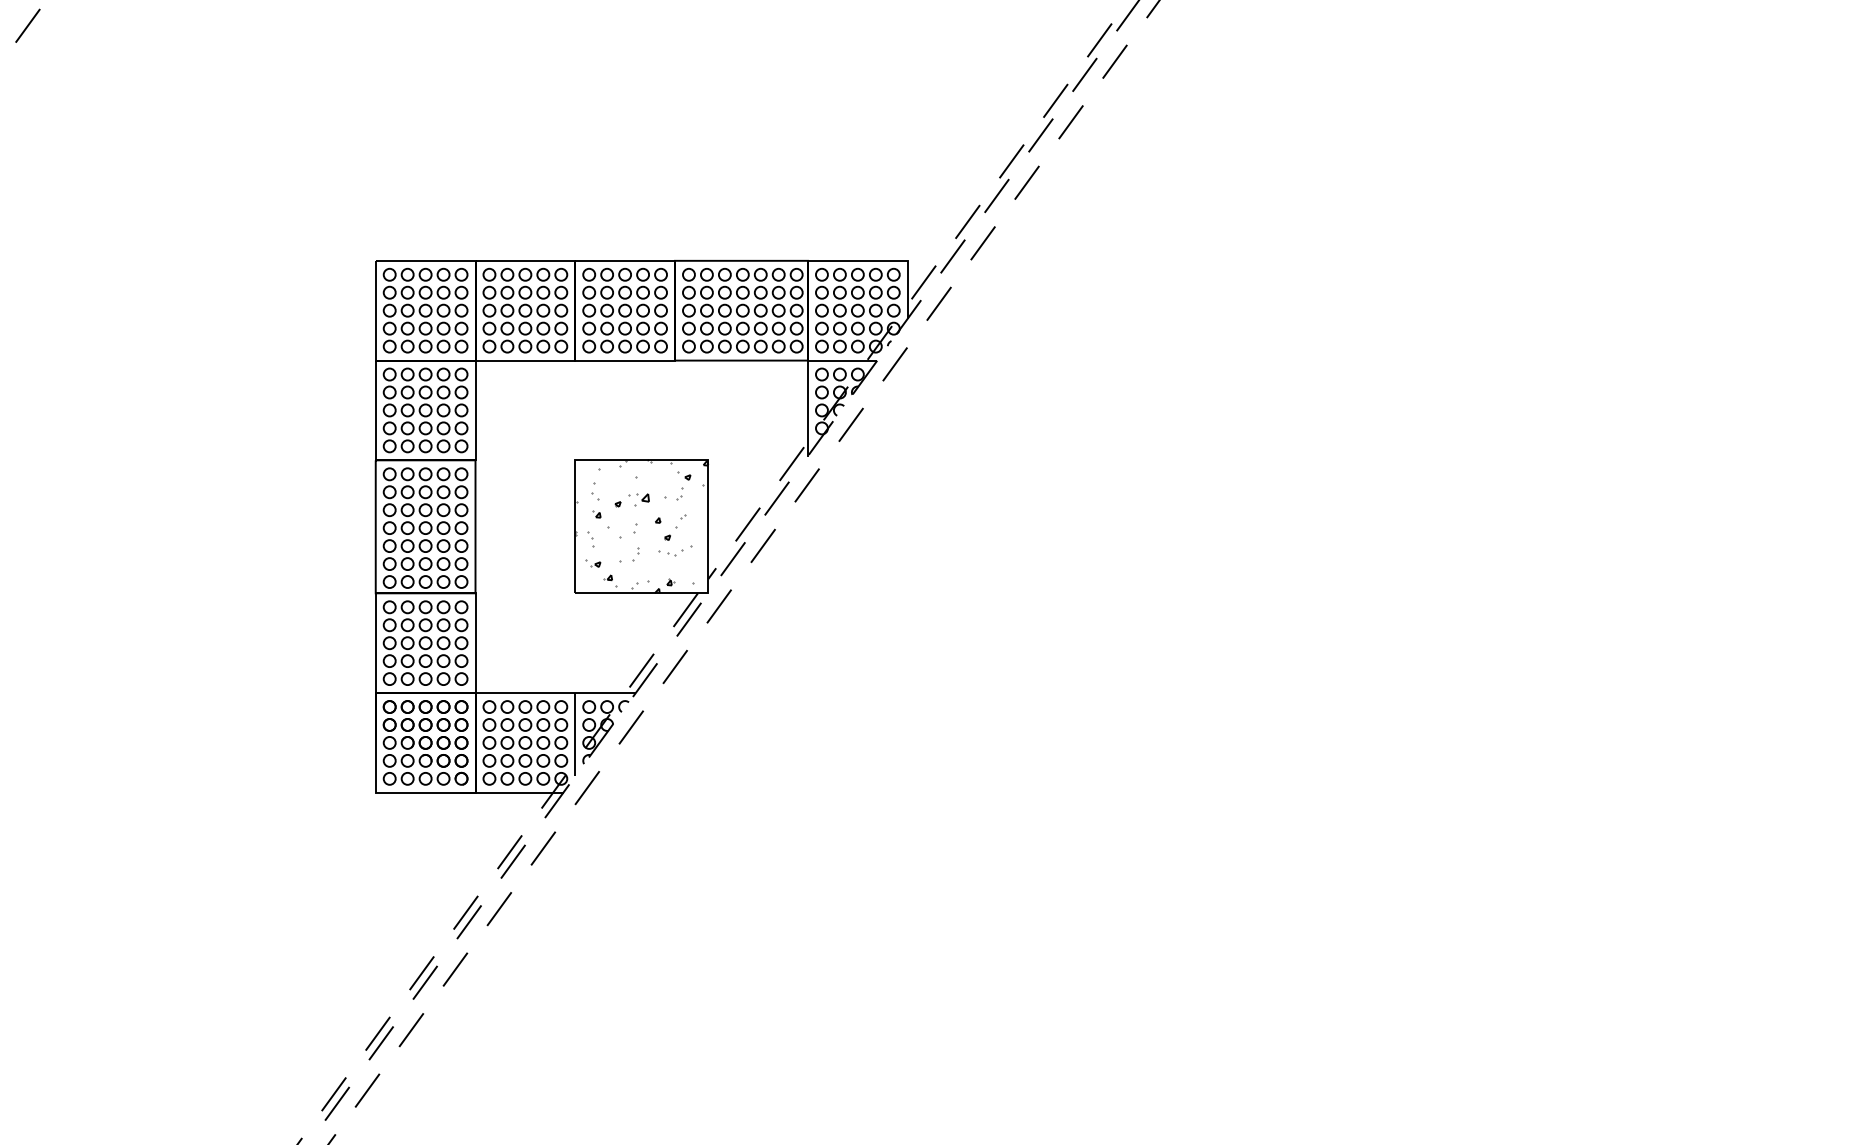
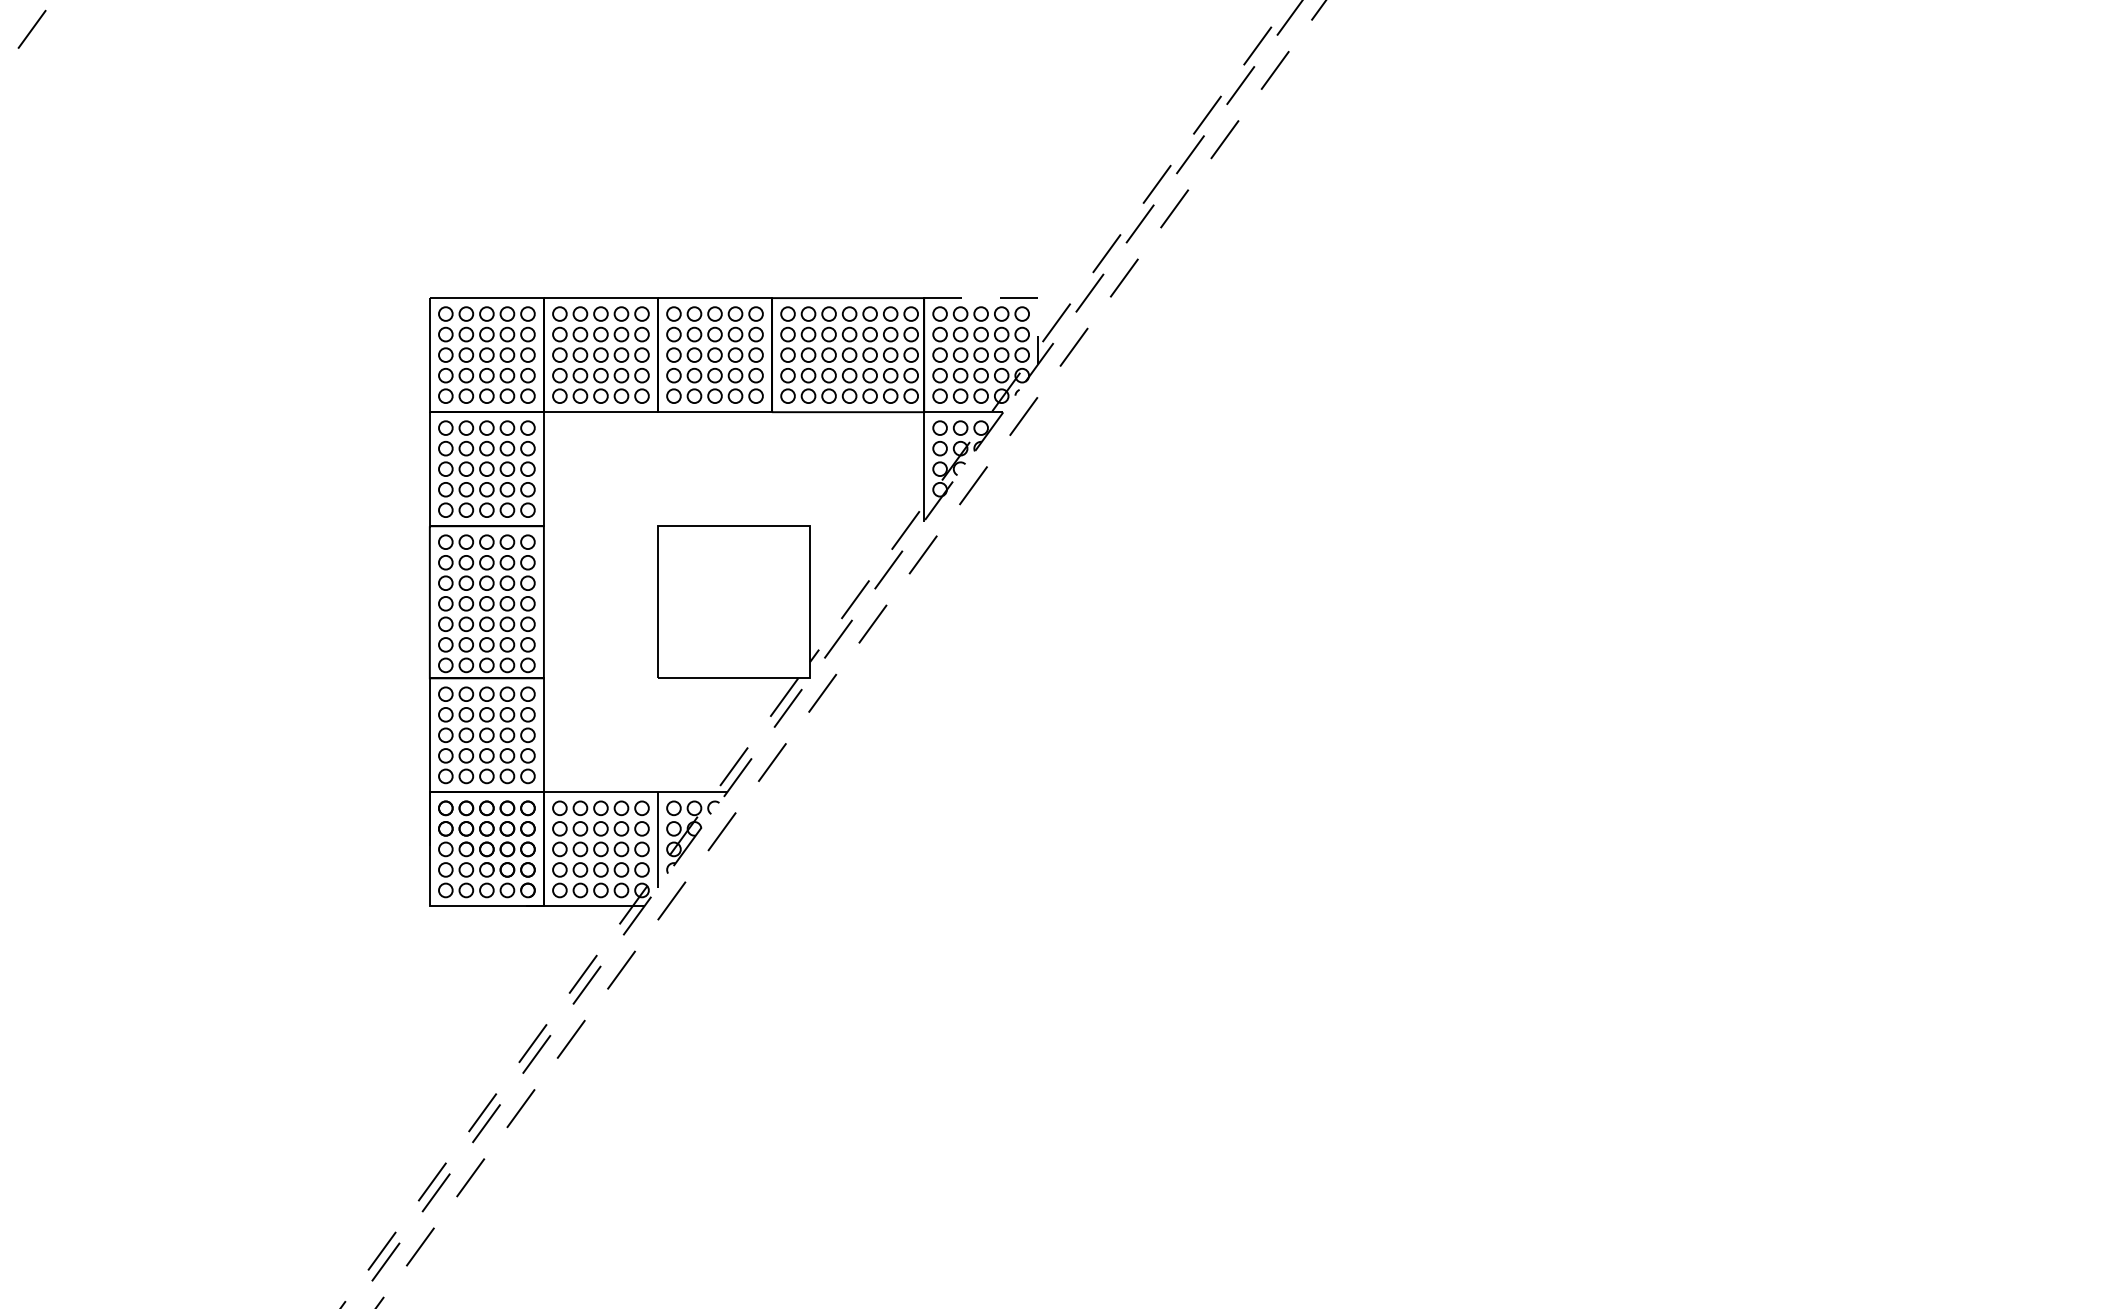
line: (887, 261) -> (1015, 298), solid -> dashed
hatch: (642, 527) -> (734, 602), removed

